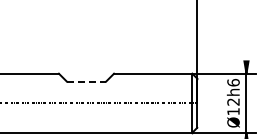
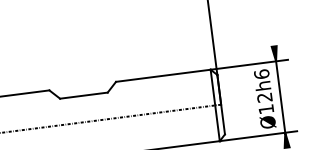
line: (86, 81) -> (83, 95), dashed -> solid

